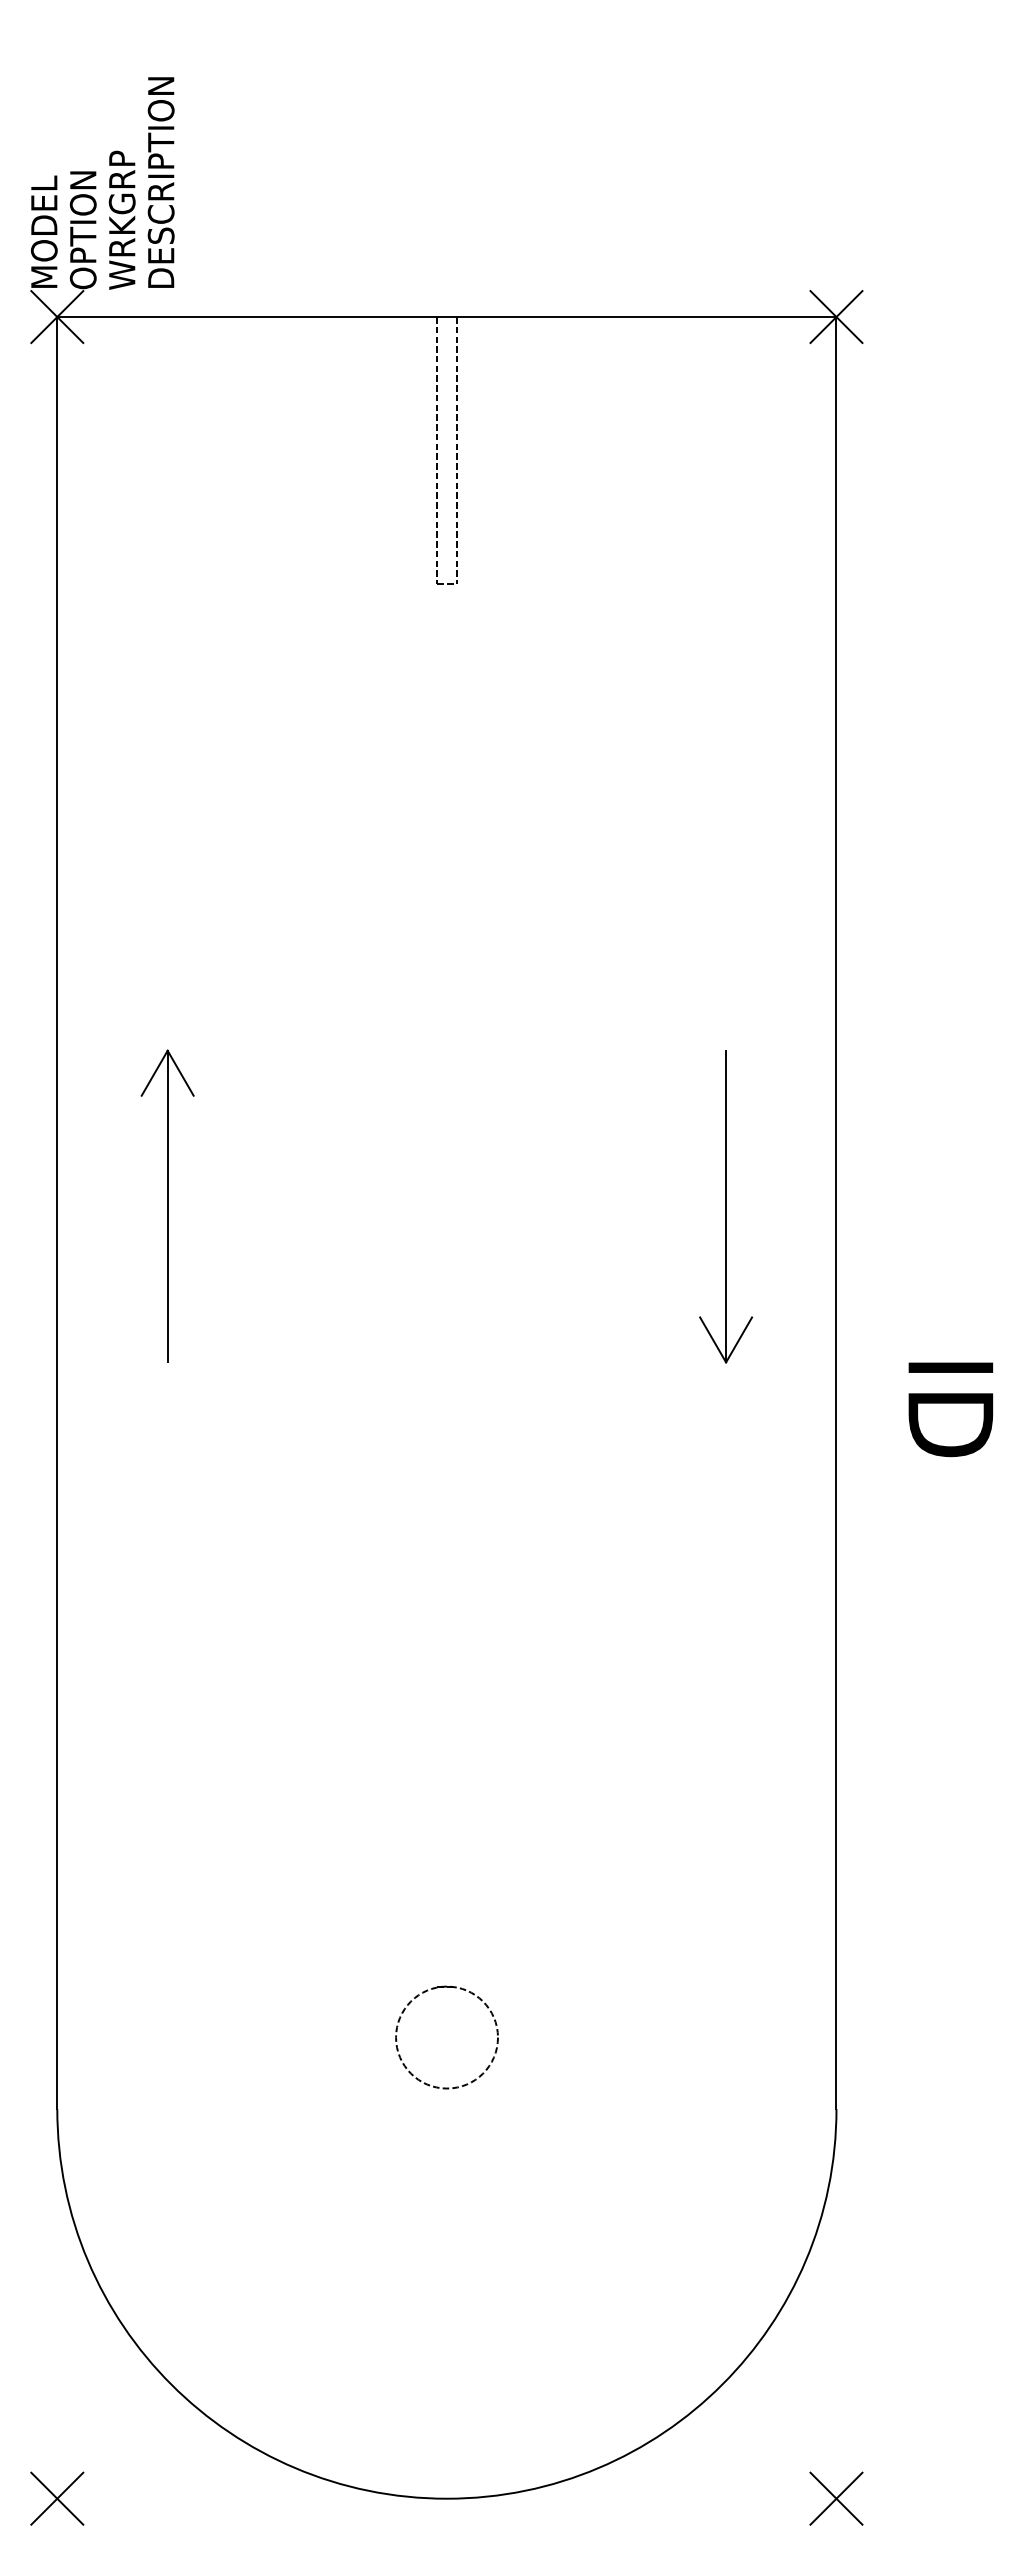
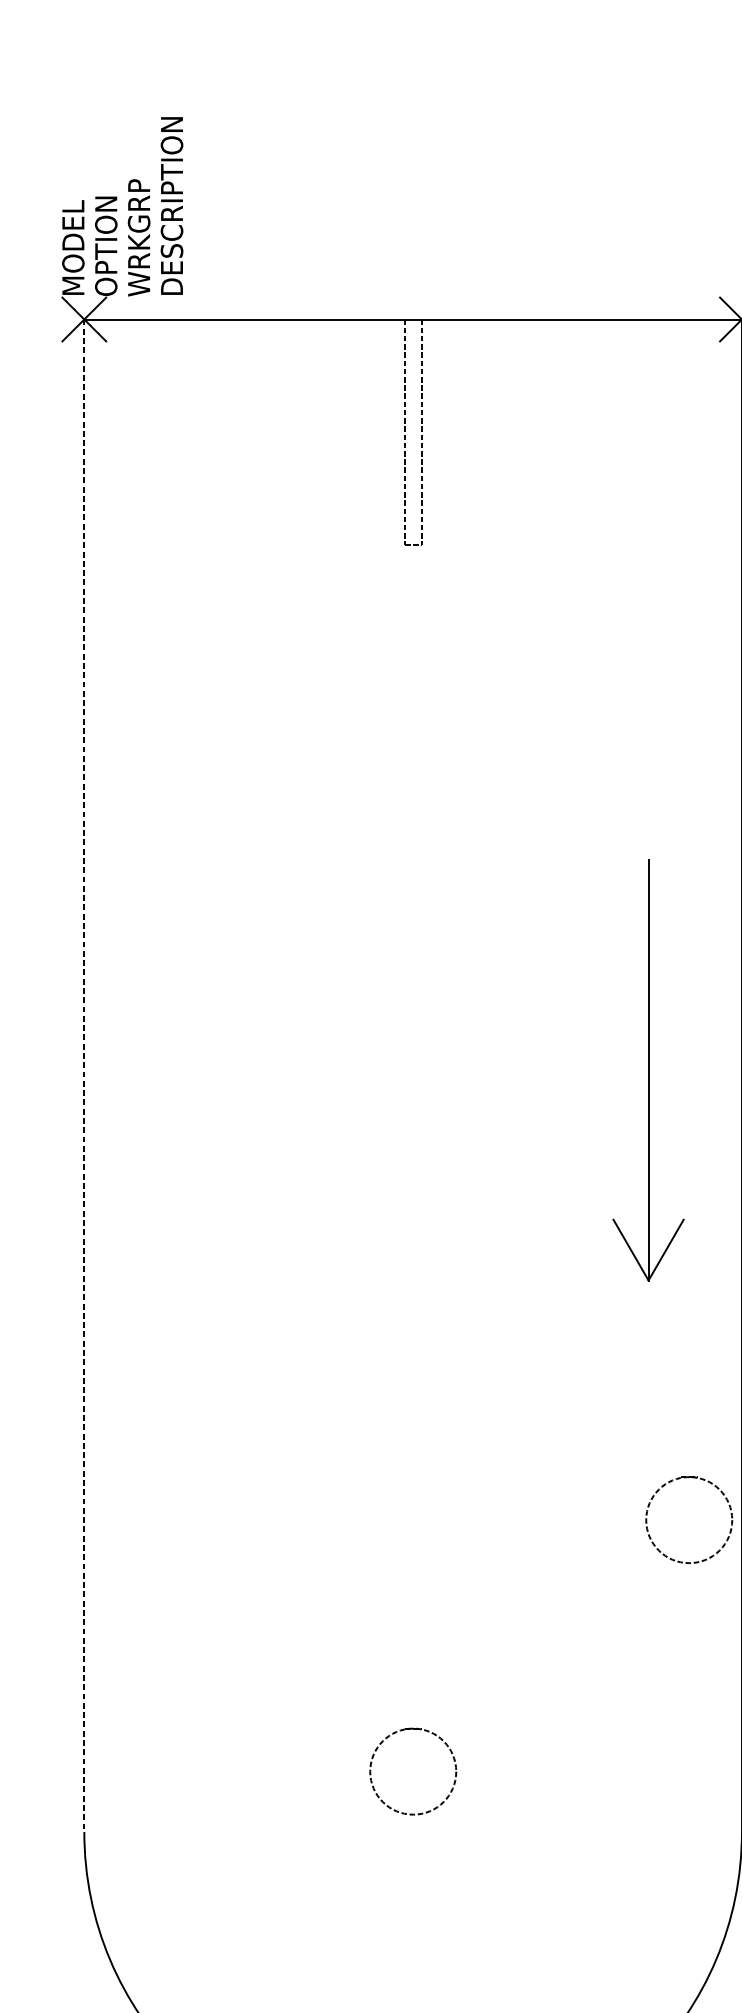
part: (167, 1205) -> (177, 1069), removed
part: (726, 1206) -> (649, 1070), size x1.6
line: (57, 1213) -> (84, 1076), solid -> dashed
part: (724, 1742) -> (647, 1522), added

